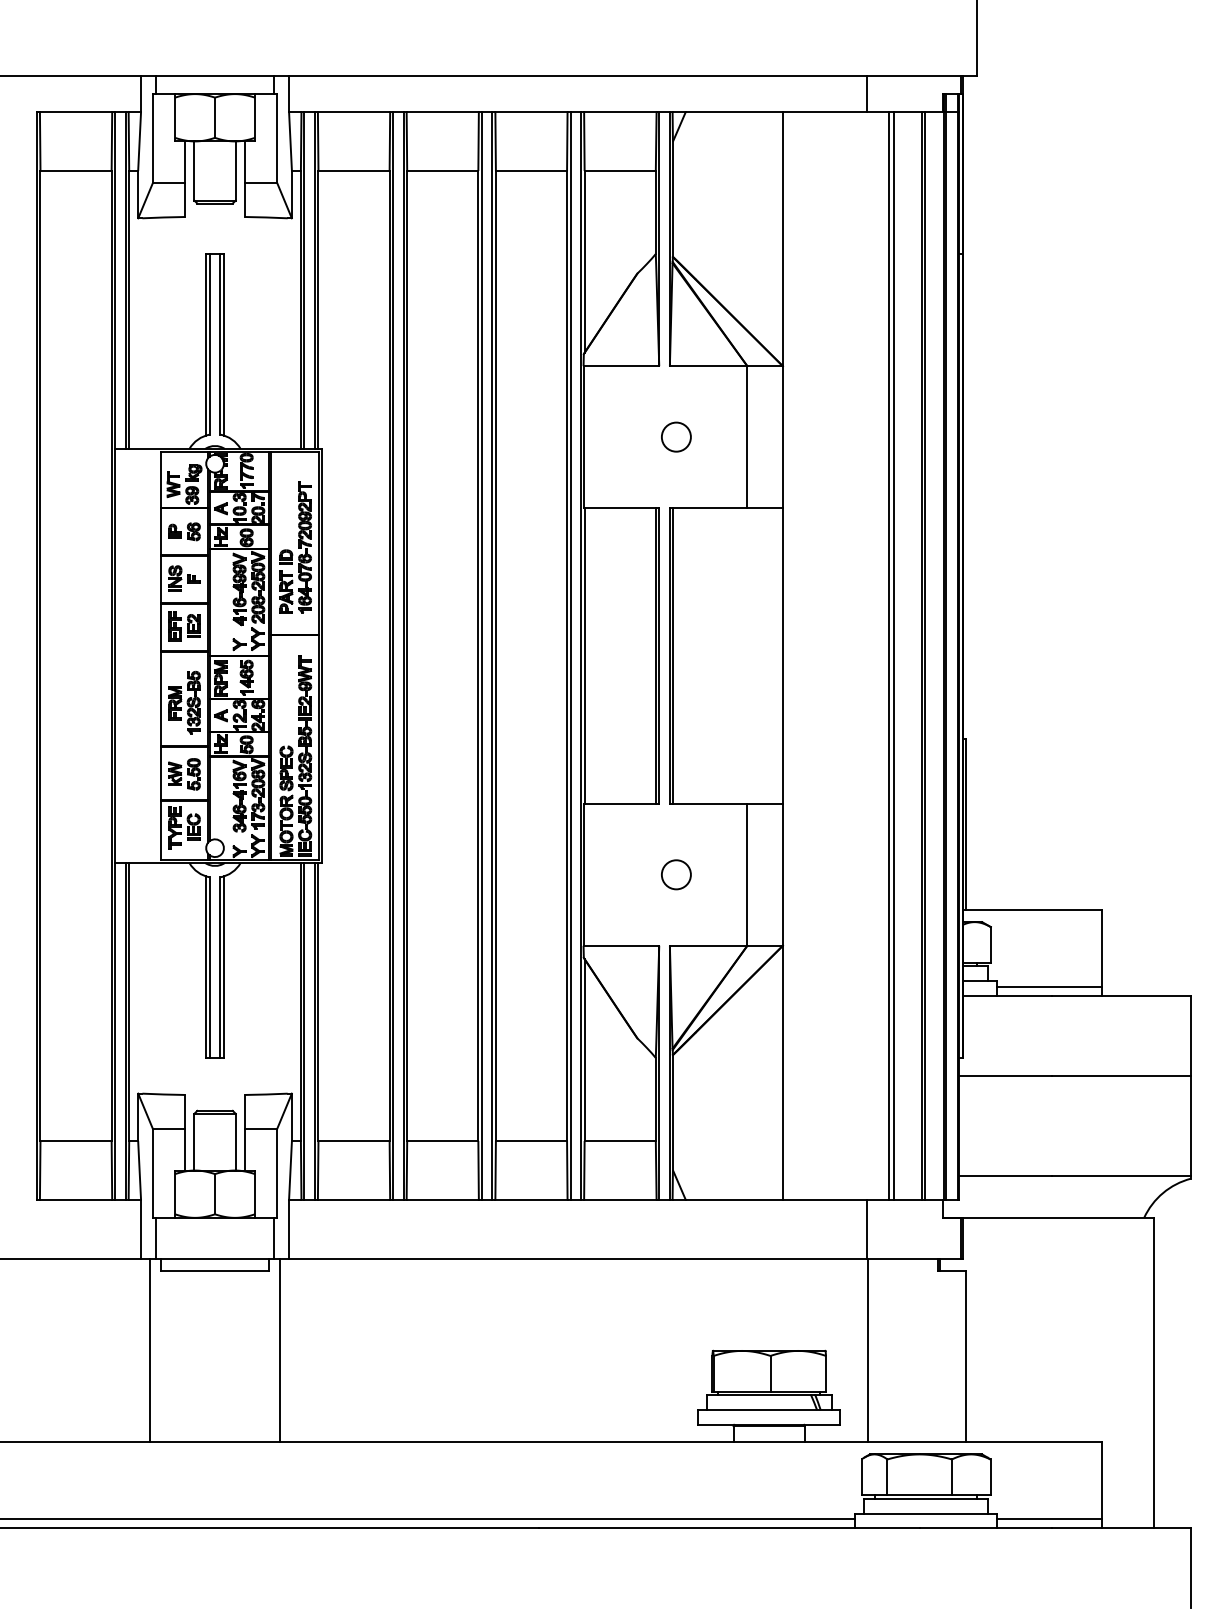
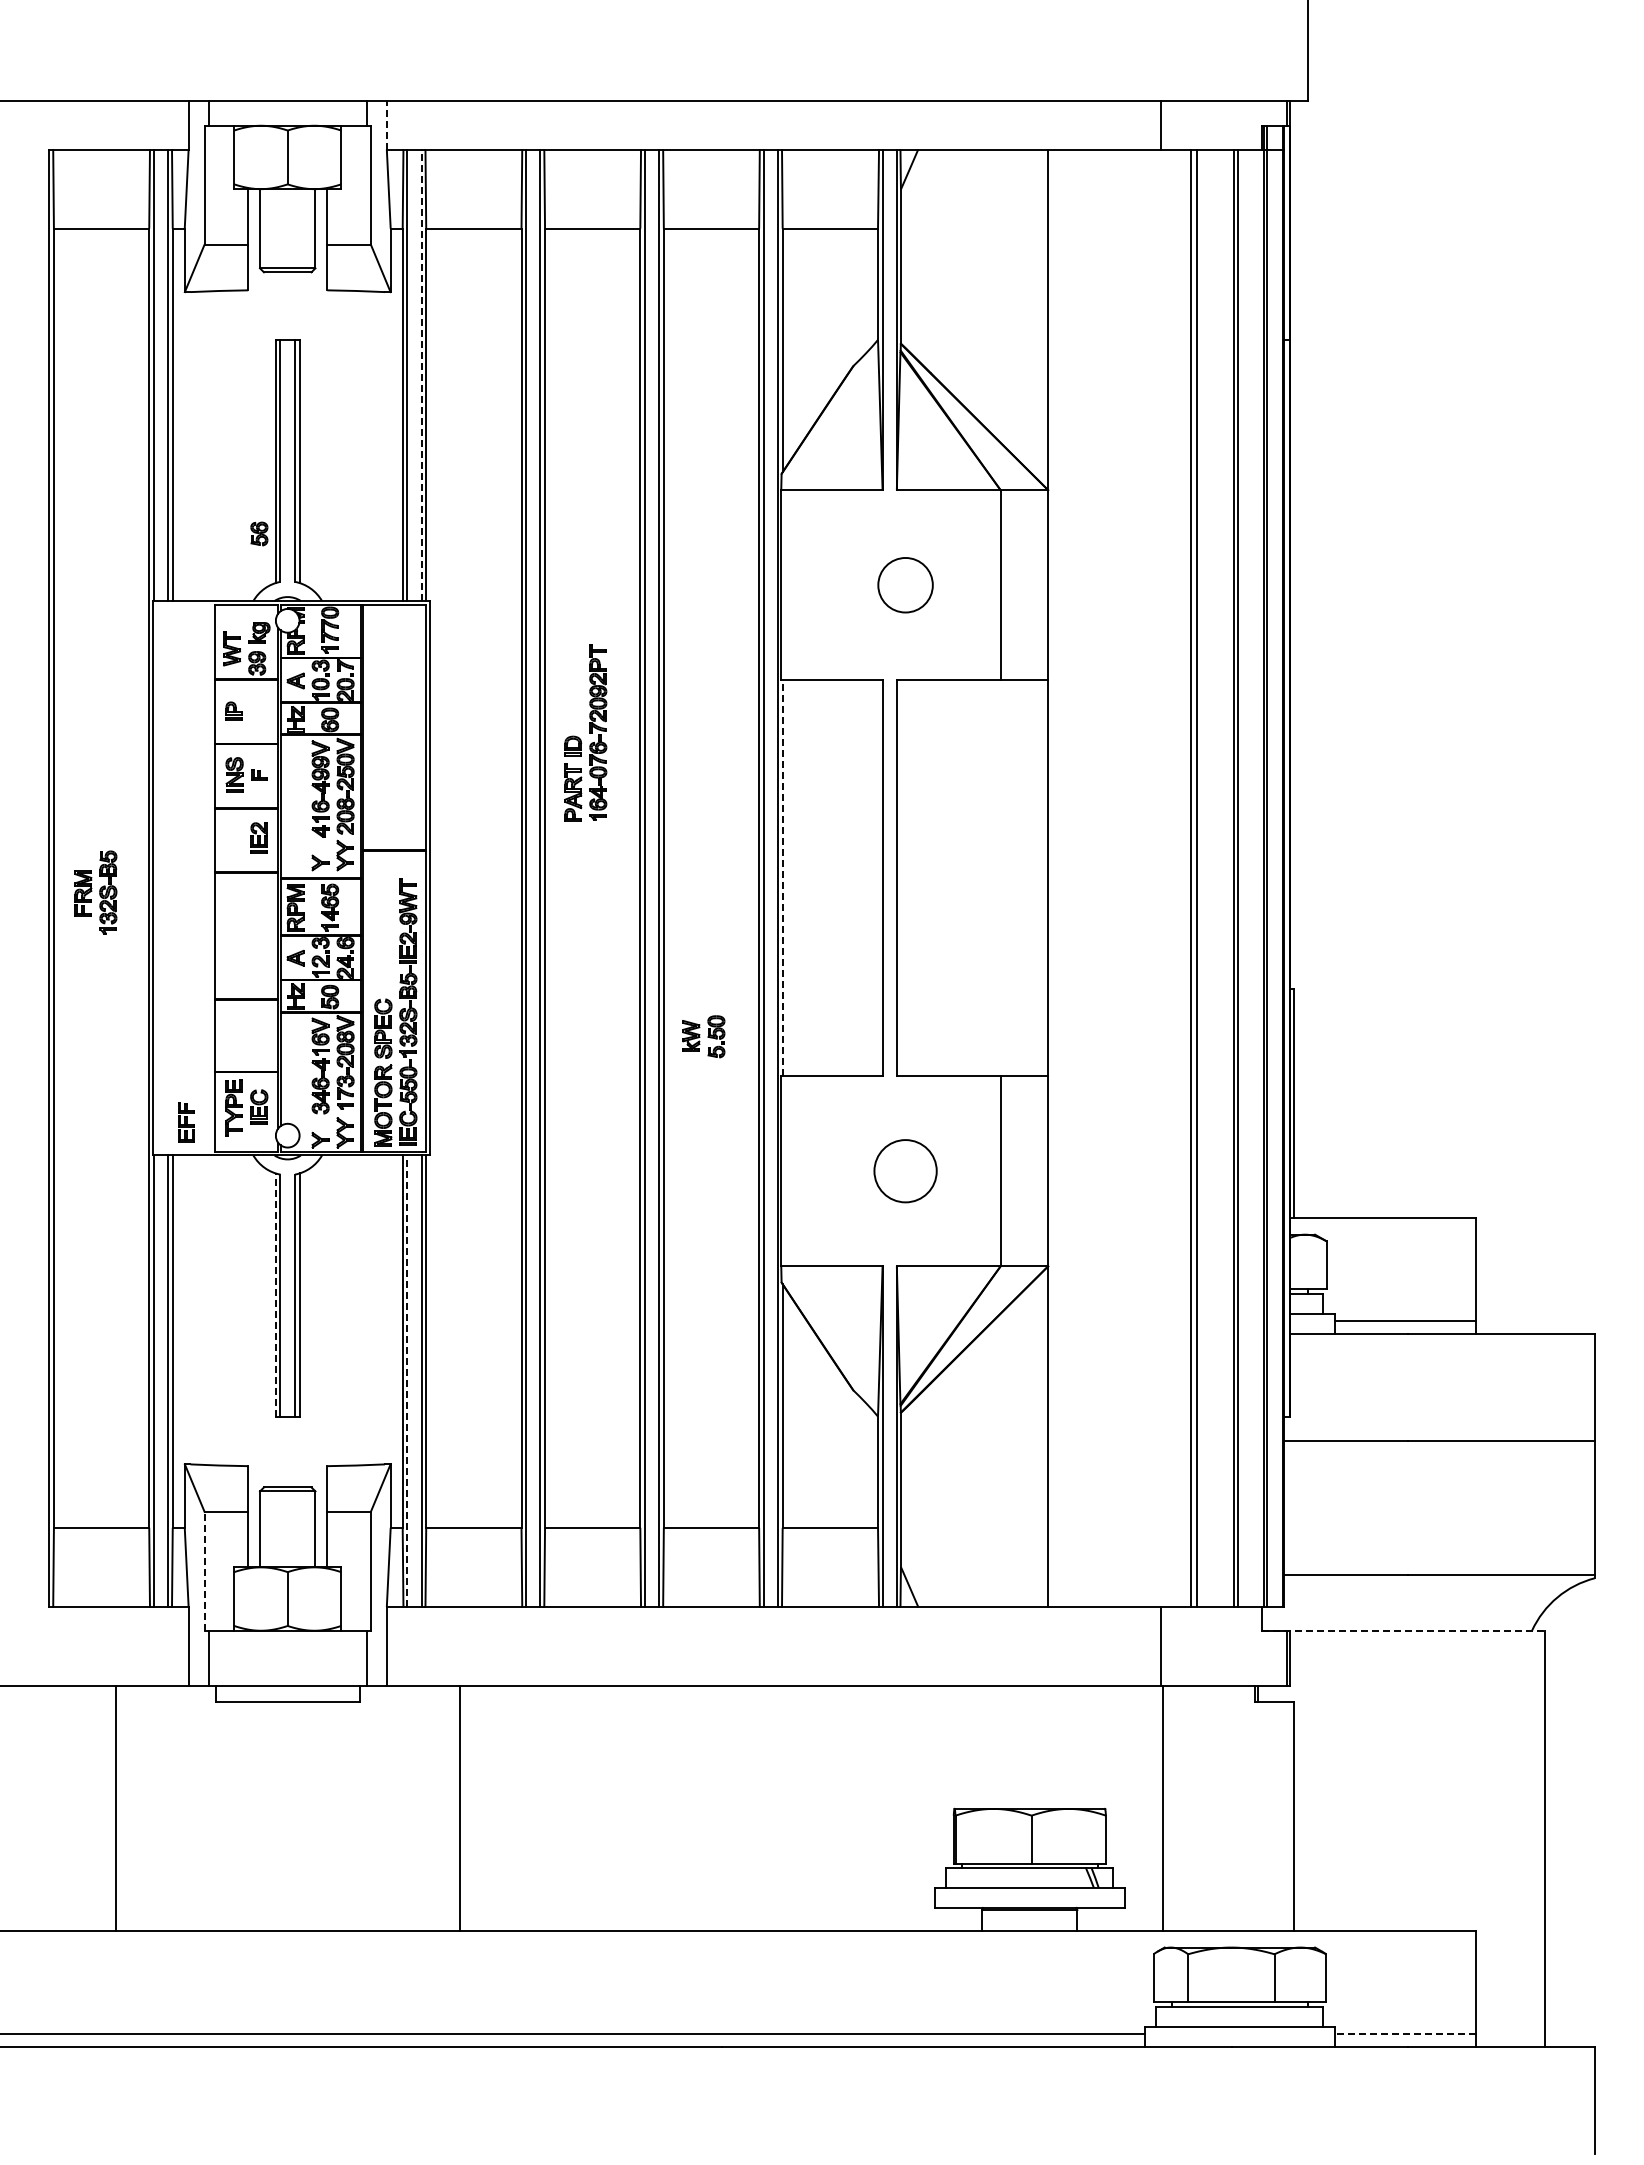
line: (288, 93) -> (386, 124), solid -> dashed
line: (314, 280) -> (421, 375), solid -> dashed
circle: (676, 436) -> (905, 584), size x1.4
part: (193, 531) -> (259, 533), moved
part: (295, 547) -> (585, 732), moved
part: (175, 626) -> (186, 1122), moved
line: (584, 655) -> (782, 877), solid -> dashed
line: (656, 656) -> (878, 878), removed
line: (672, 656) -> (900, 878), removed
part: (184, 702) -> (95, 892), moved
part: (184, 774) -> (703, 1036), moved
circle: (676, 874) -> (905, 1171), size x1.6
line: (205, 967) -> (275, 1295), solid -> dashed
line: (304, 1031) -> (407, 1381), solid -> dashed
line: (152, 1172) -> (204, 1570), solid -> dashed
line: (1048, 1217) -> (1403, 1630), solid -> dashed
line: (149, 1350) -> (115, 1808), moved
line: (279, 1350) -> (459, 1808), moved
line: (1048, 1519) -> (1404, 2034), solid -> dashed

